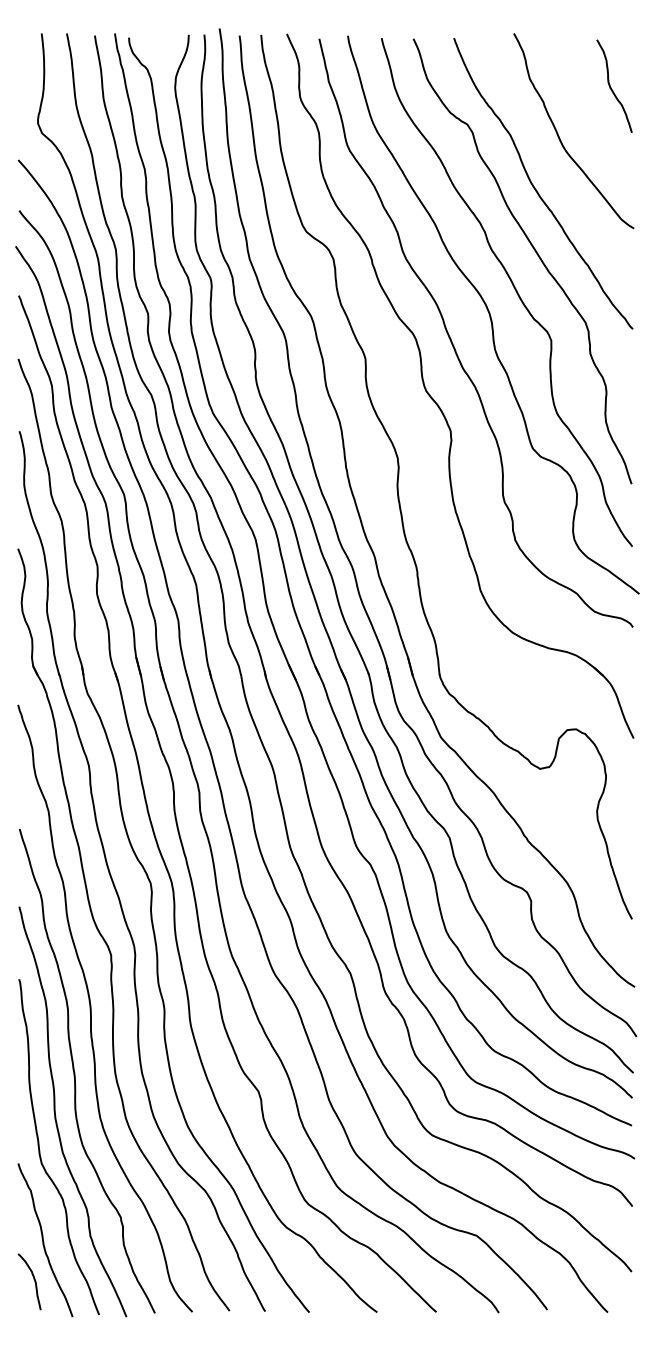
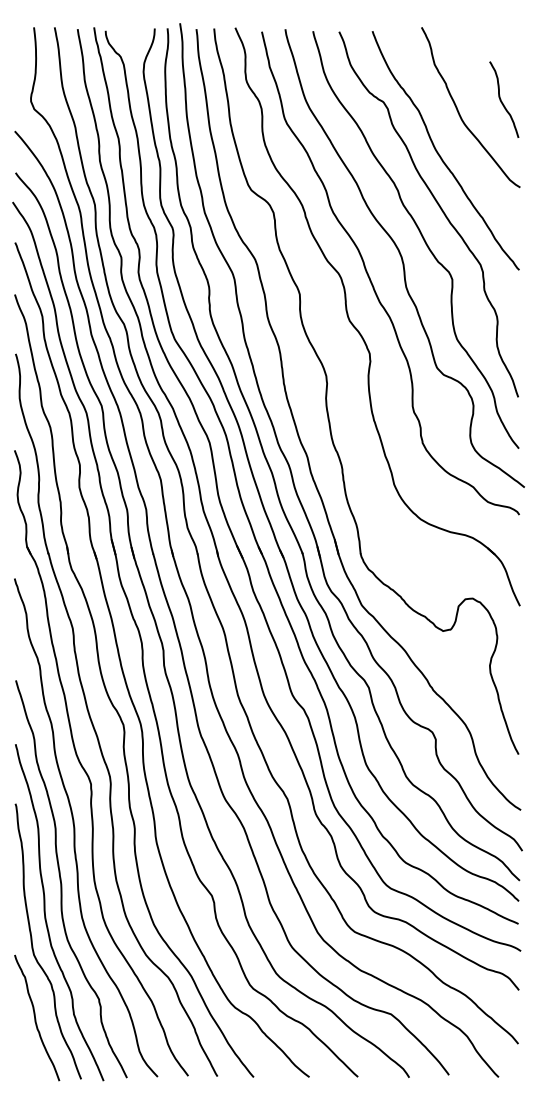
curve: (612, 88) -> (502, 101), moved
curve: (33, 1281) -> (27, 1051), removed

